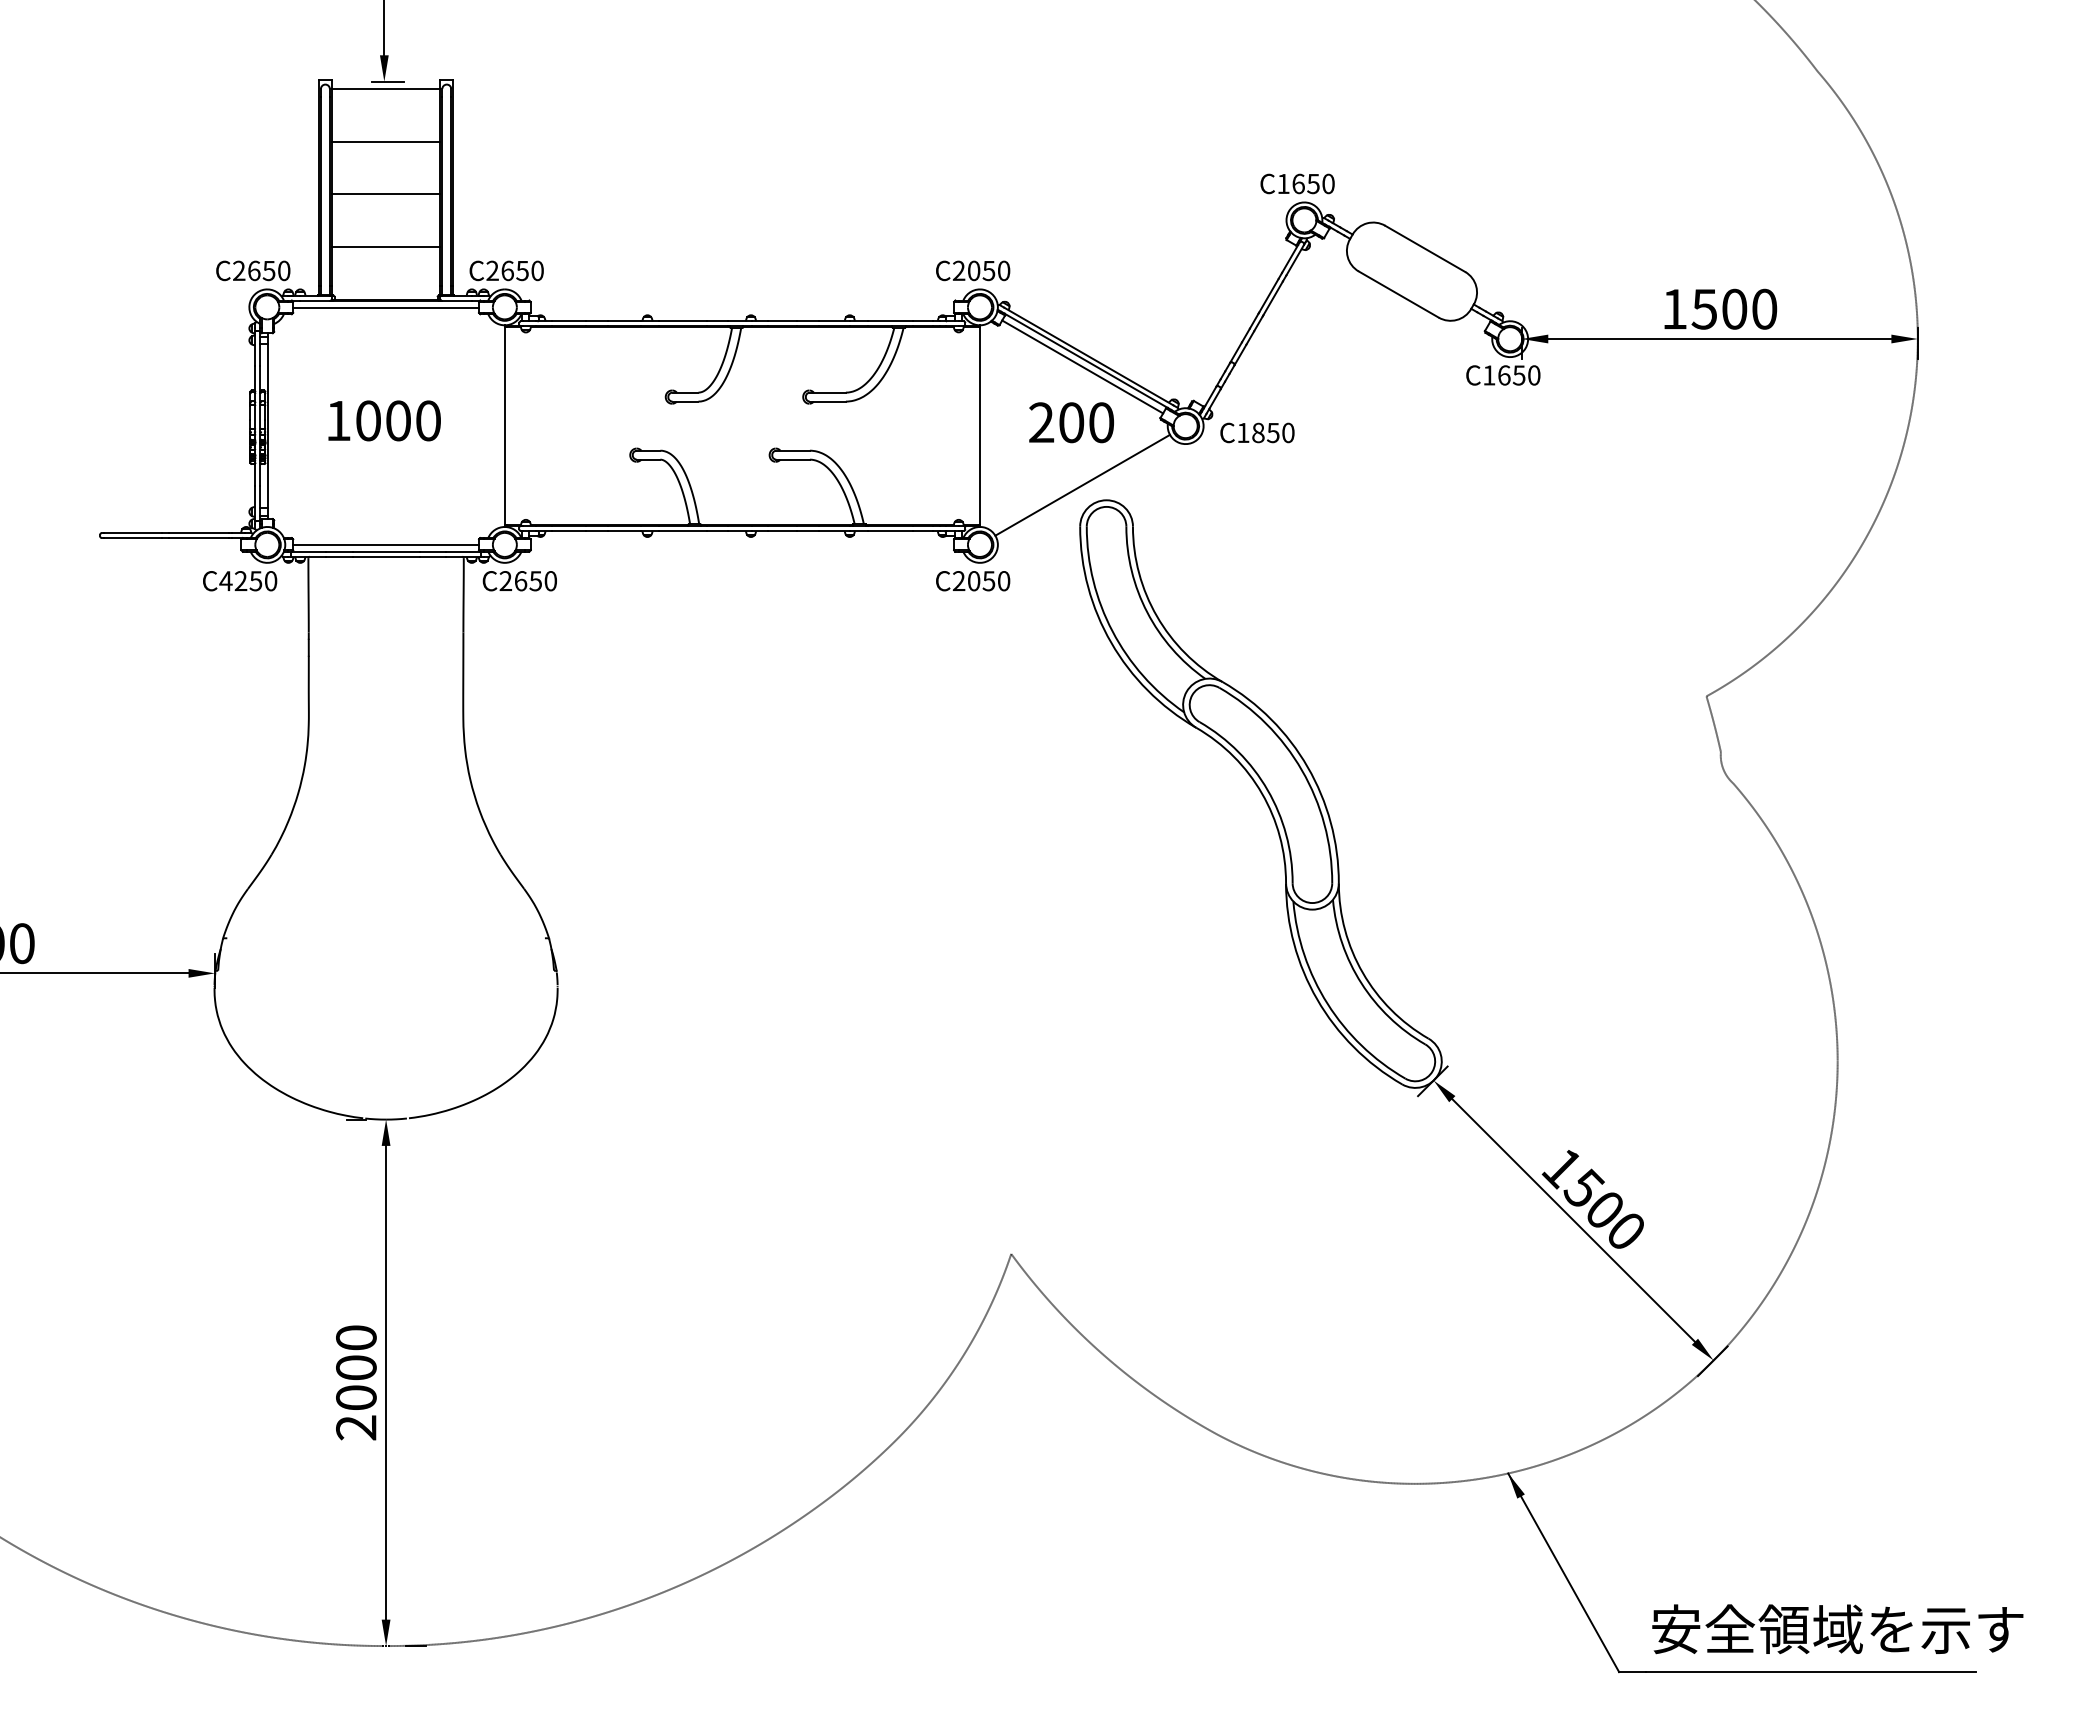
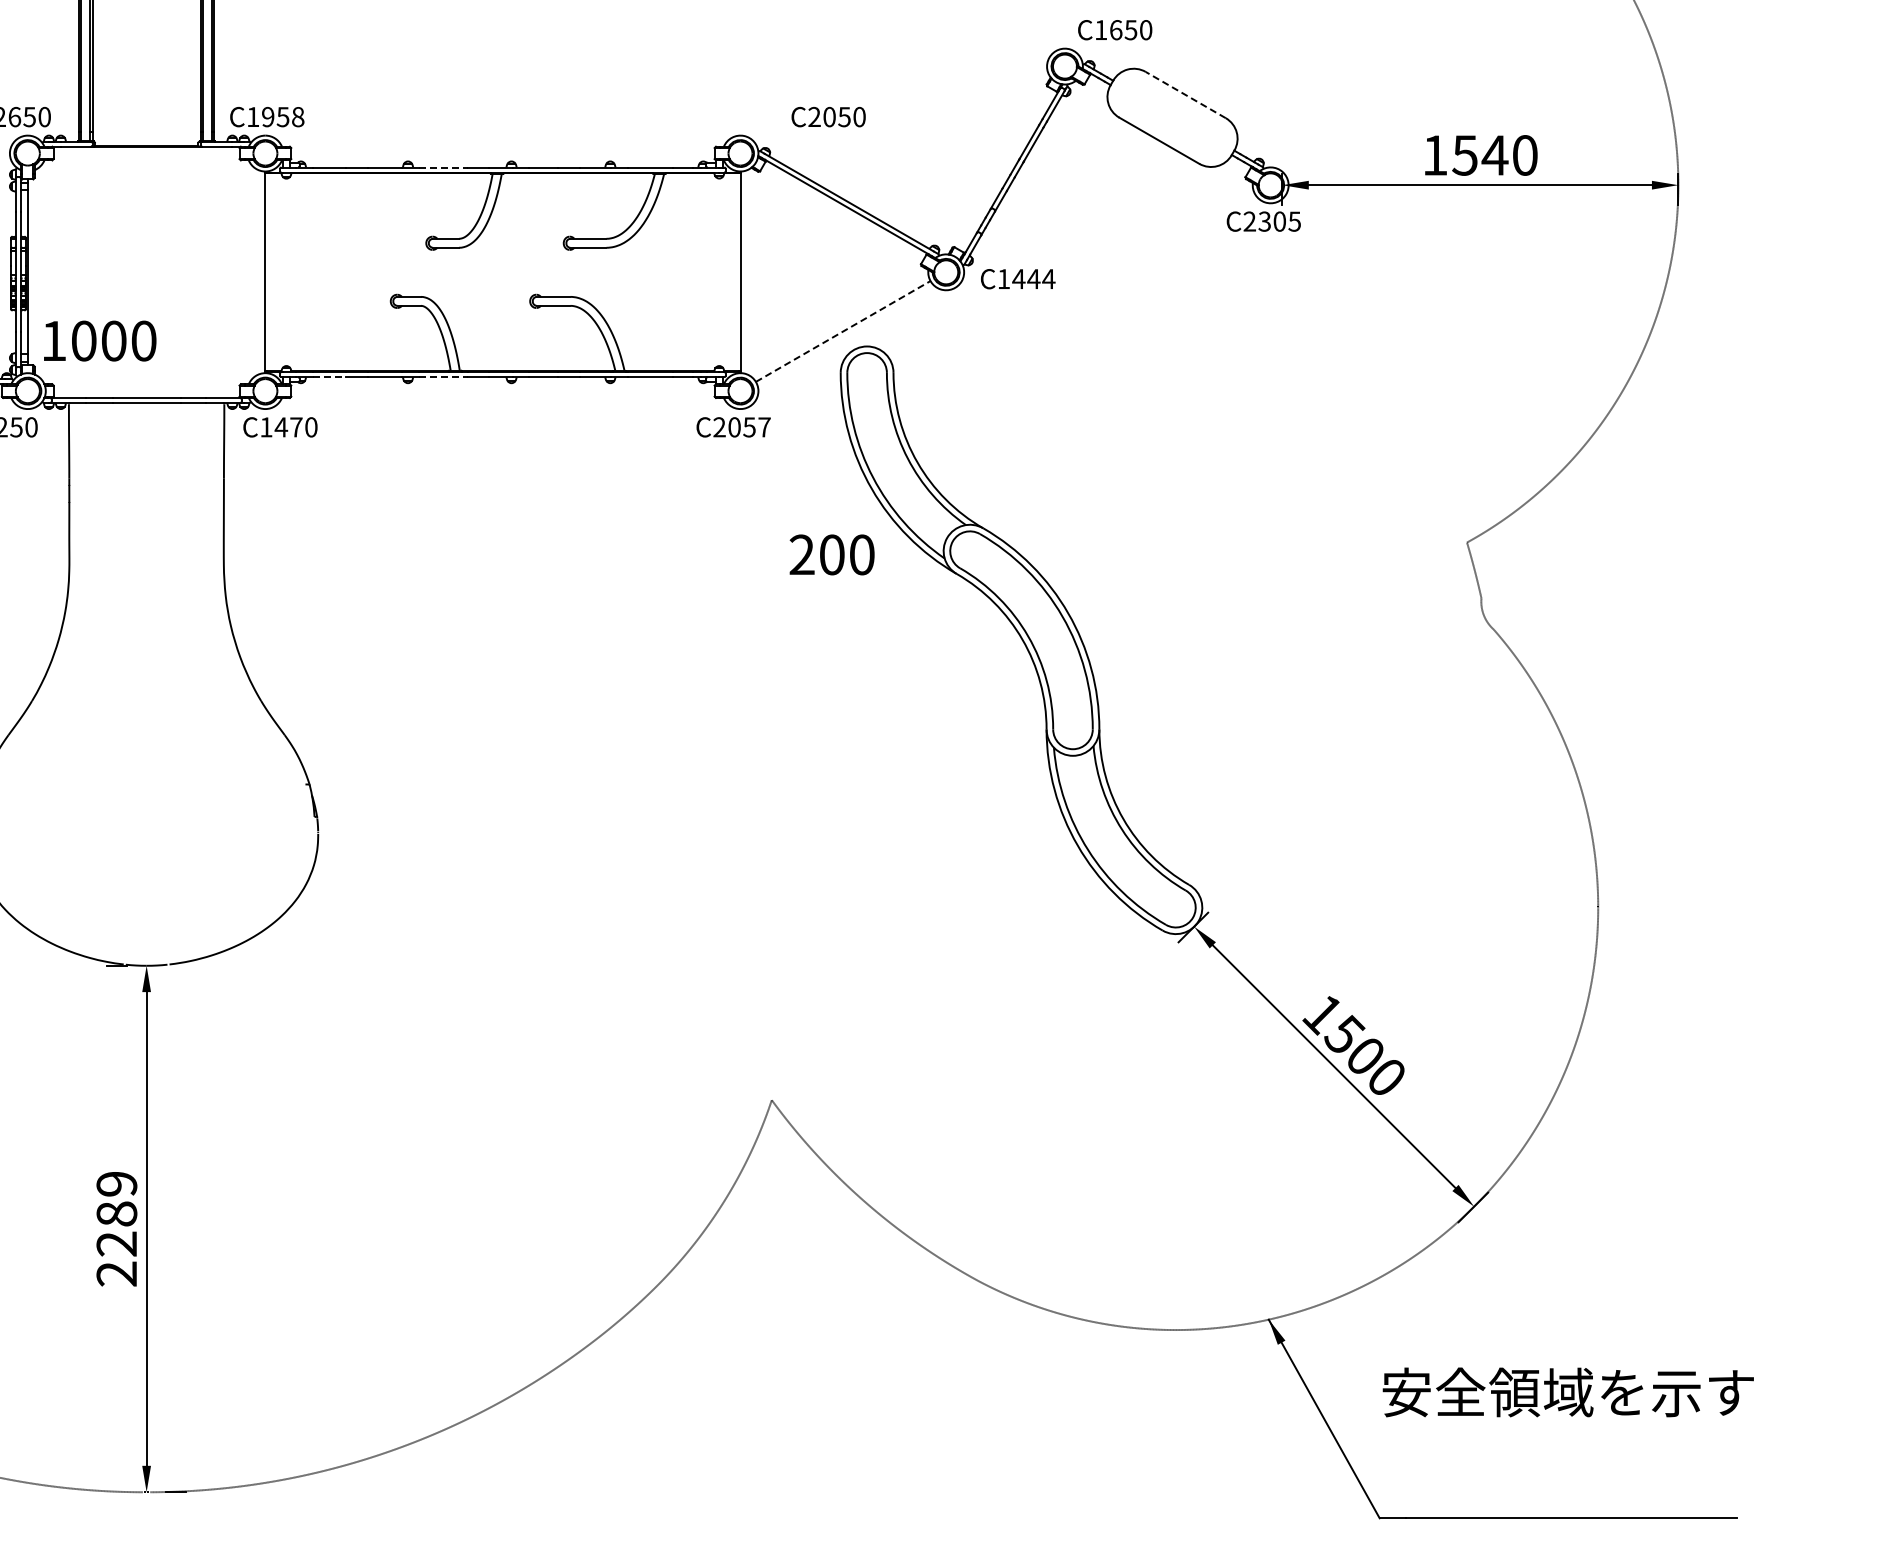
text: (1297, 183) -> (1115, 29), moved
line: (386, 194) -> (147, 40), removed
line: (386, 247) -> (147, 93), removed
line: (1424, 248) -> (1185, 94), solid -> dashed
text: (514, 270) -> (275, 116), C2650 -> C1958
text: (973, 270) -> (829, 116), moved
line: (386, 307) -> (147, 153), removed
text: (1734, 308) -> (1495, 154), 1500 -> 1540
line: (683, 321) -> (444, 167), solid -> dashed
line: (1082, 366) -> (843, 212), removed
text: (1511, 375) -> (1272, 221), C1650 -> C2305
text: (384, 420) -> (100, 340), moved
text: (1071, 422) -> (832, 554), moved
text: (1273, 432) -> (1034, 278), C1850 -> C1444
line: (1082, 485) -> (843, 331), solid -> dashed
line: (569, 530) -> (330, 376), solid -> dashed
line: (683, 530) -> (444, 376), solid -> dashed
line: (386, 544) -> (147, 390), removed
text: (520, 581) -> (281, 427), C2650 -> C1470
text: (1004, 581) -> (765, 427), C2050 -> C2057
text: (356, 1367) -> (117, 1213), 2000 -> 2289
text: (1837, 1629) -> (1568, 1392), moved

